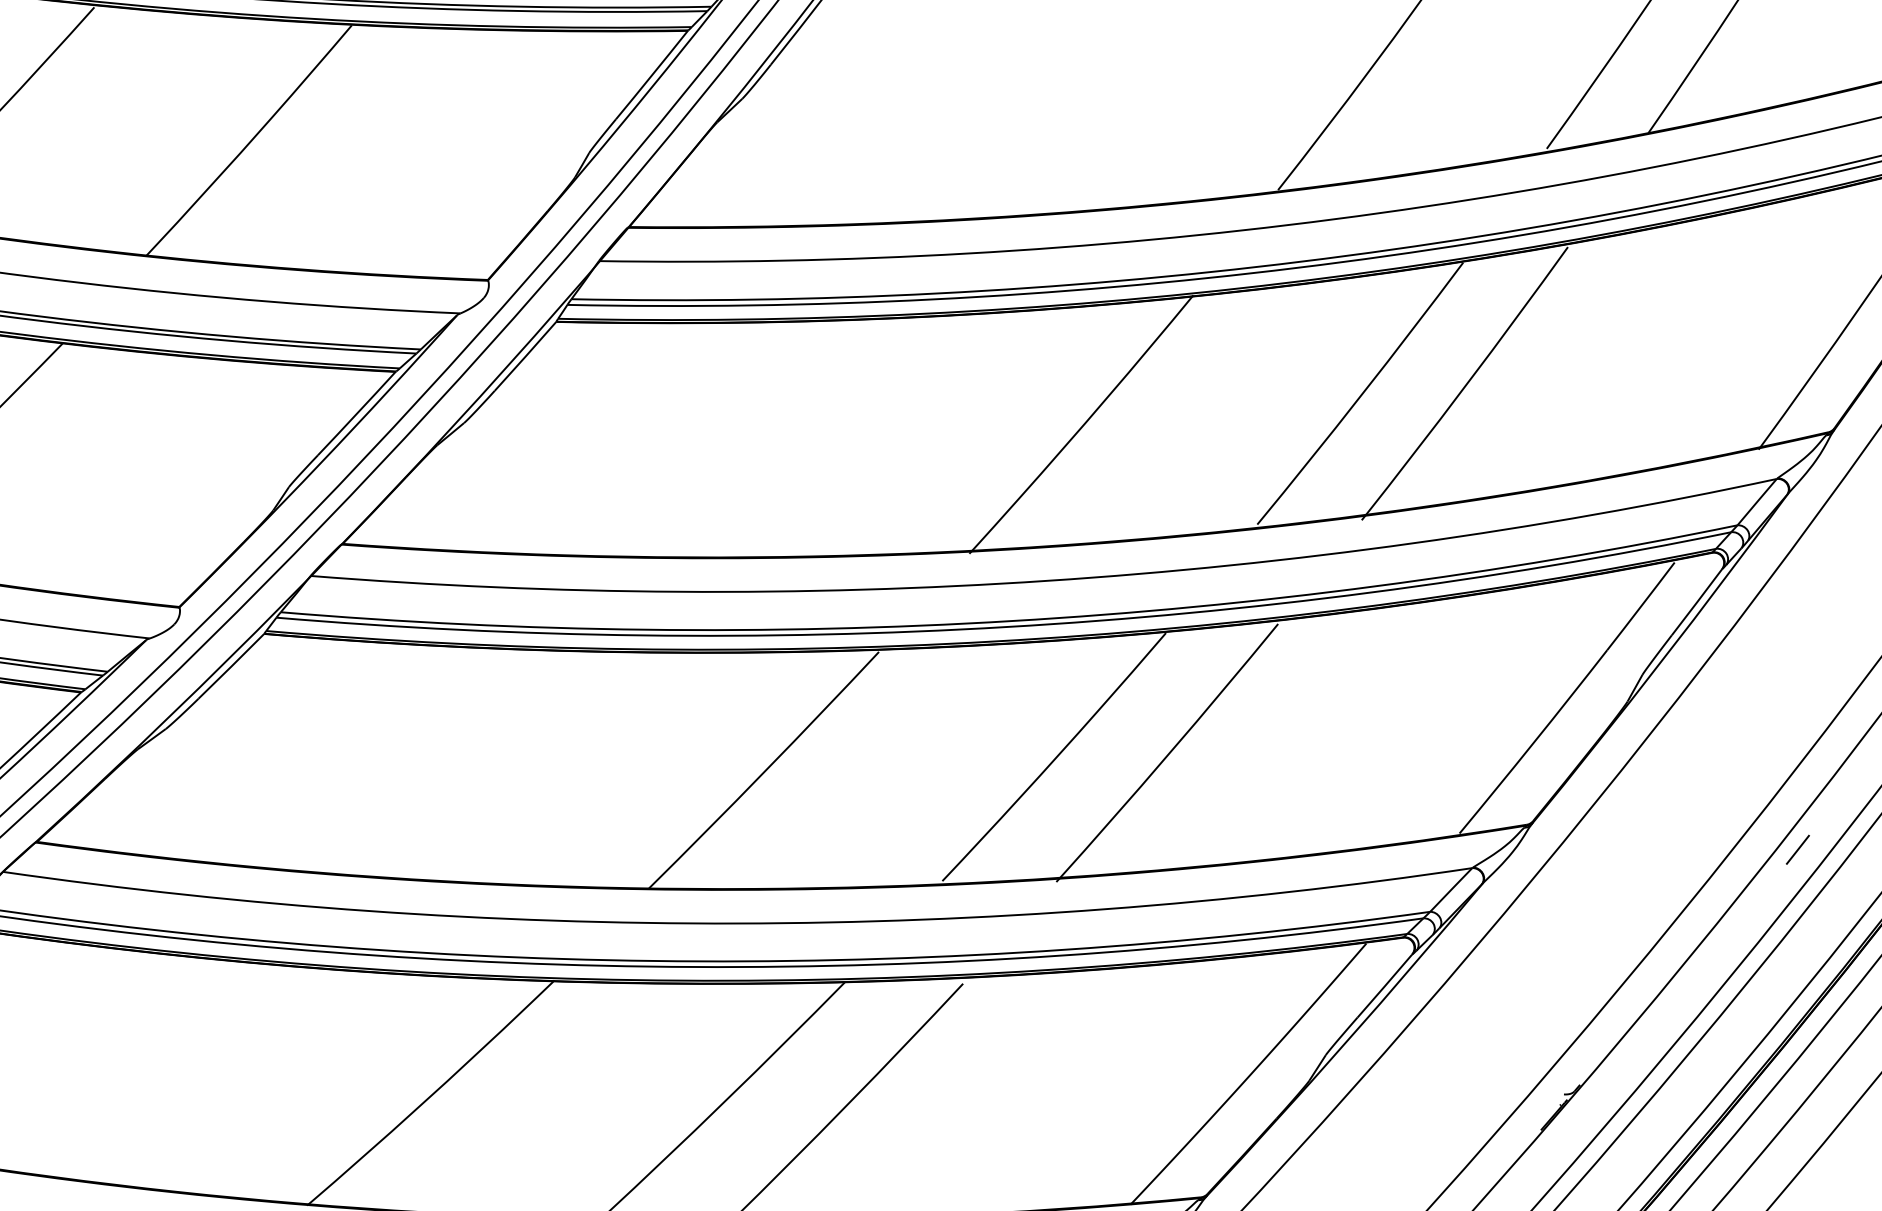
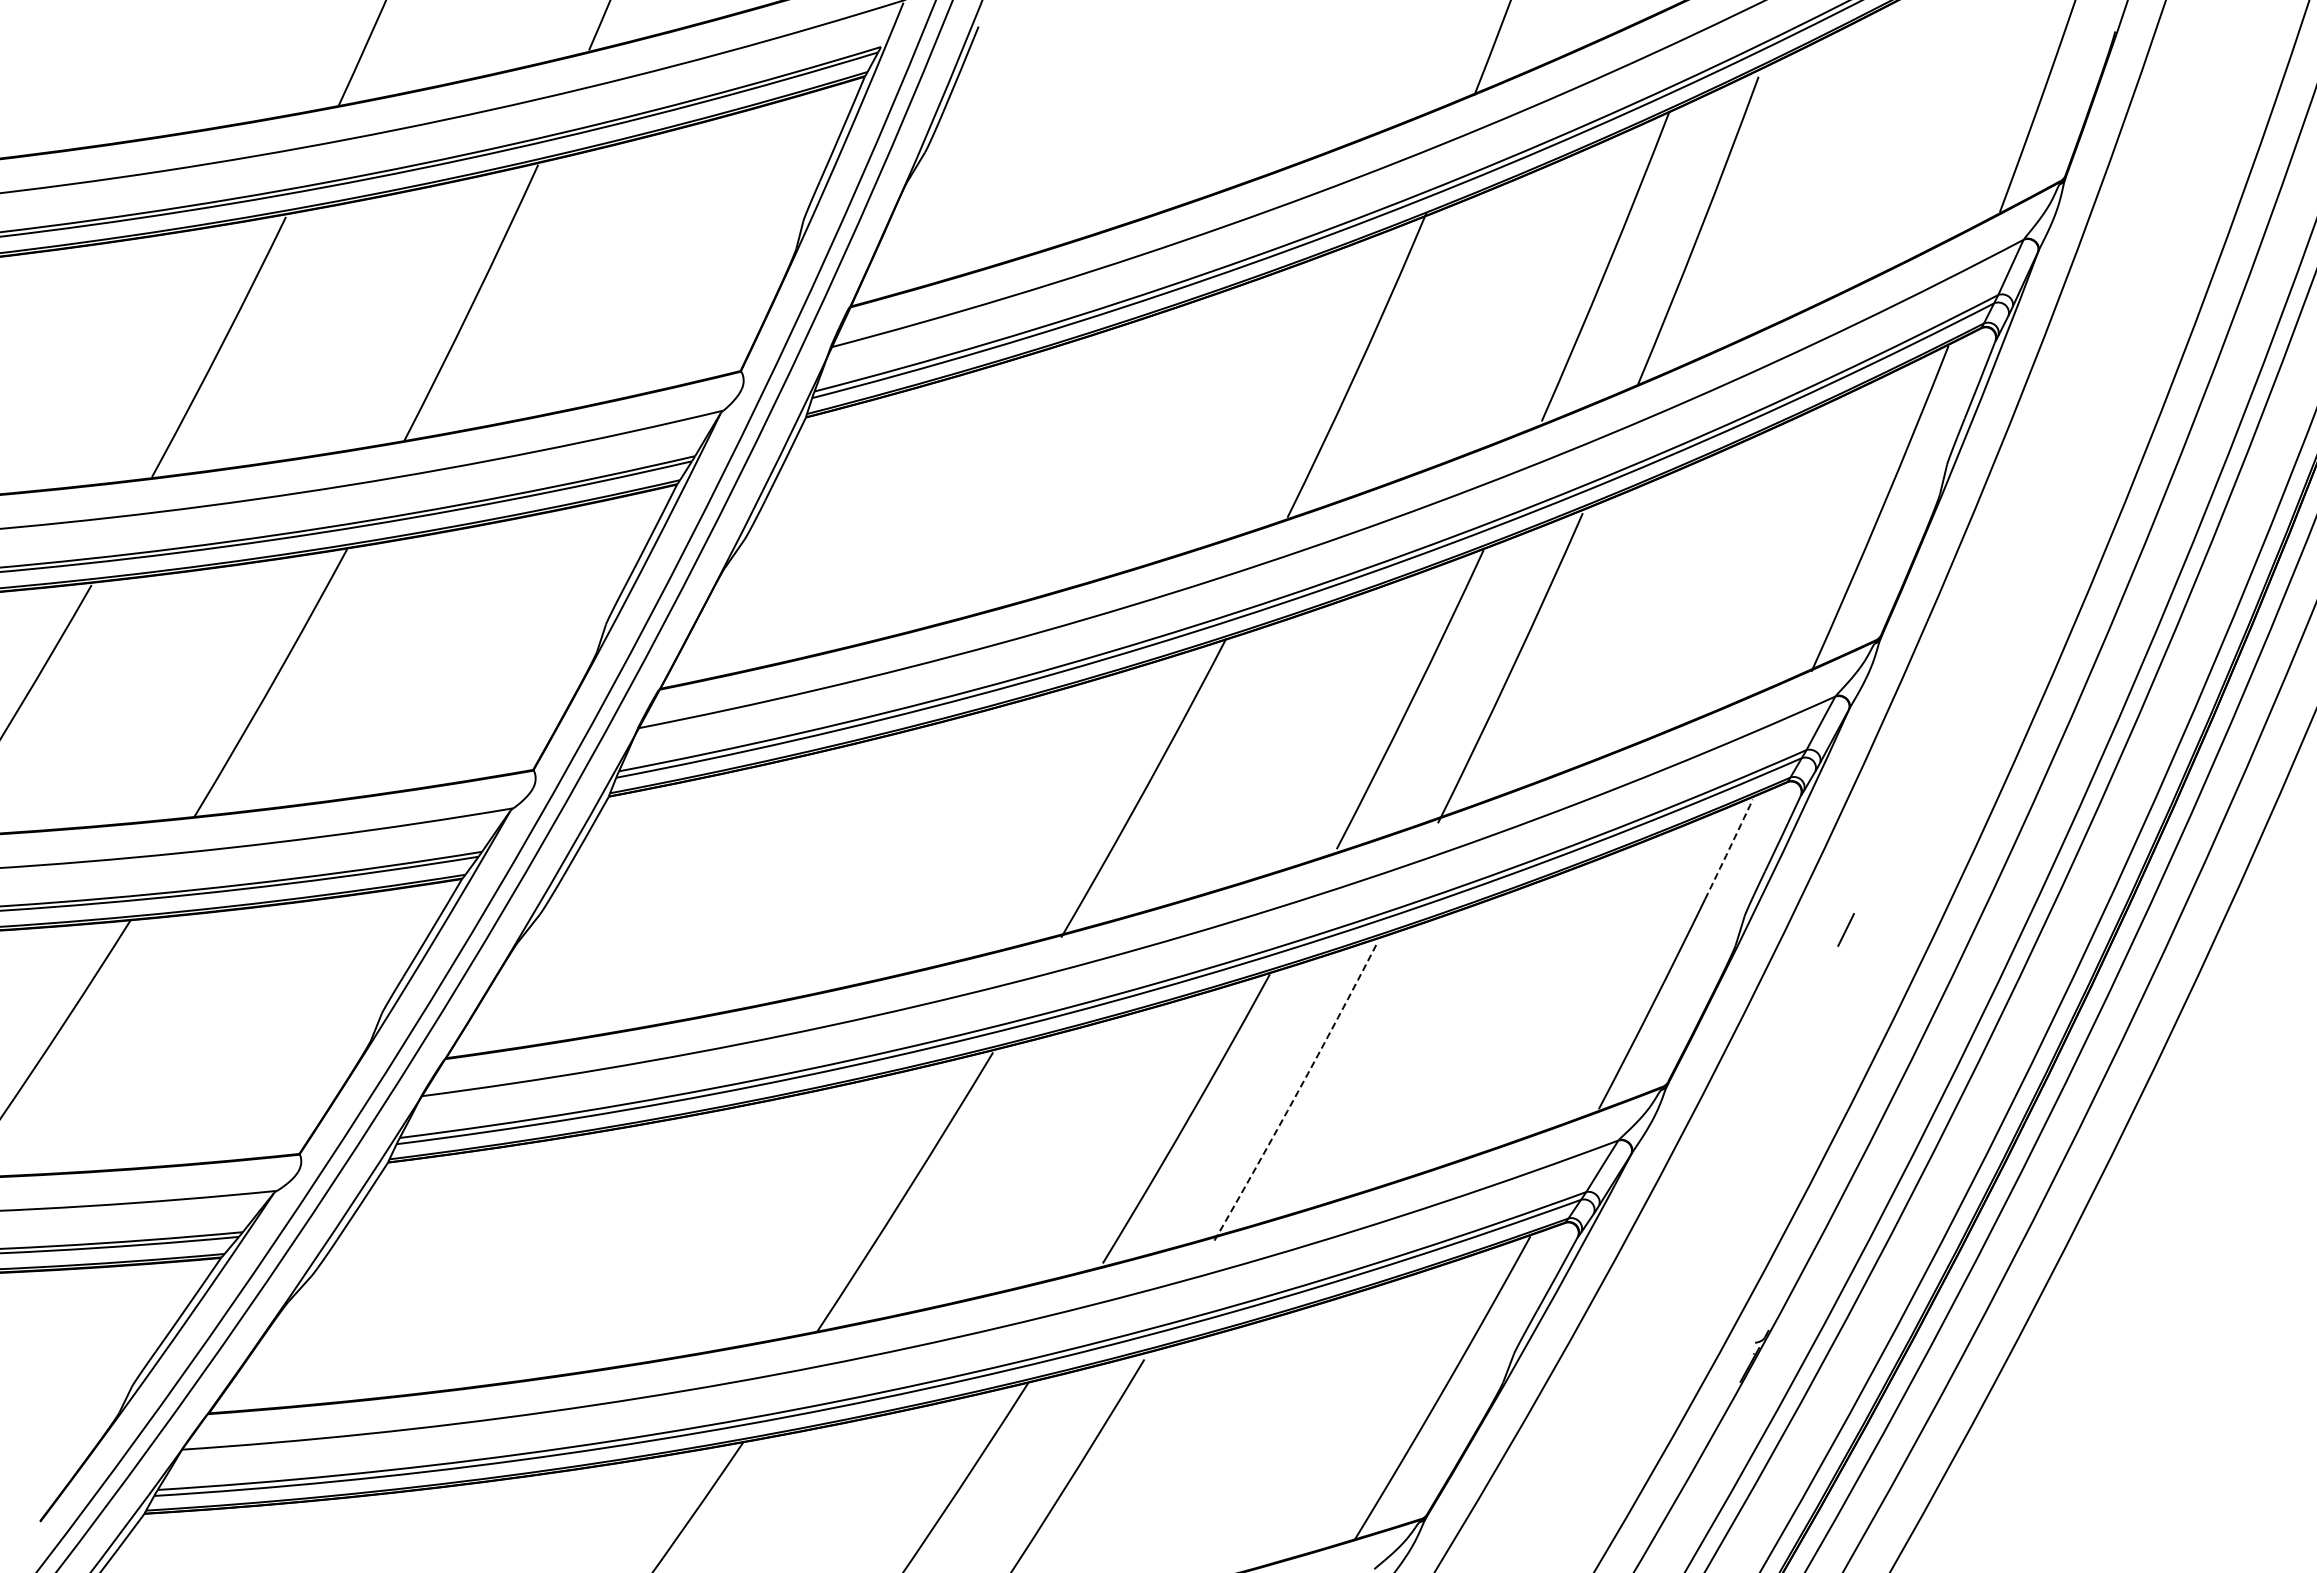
arc: (1641, 606) -> (1729, 849), solid -> dashed
arc: (1168, 754) -> (1297, 1092), solid -> dashed
line: (1797, 849) -> (1845, 929), moved

